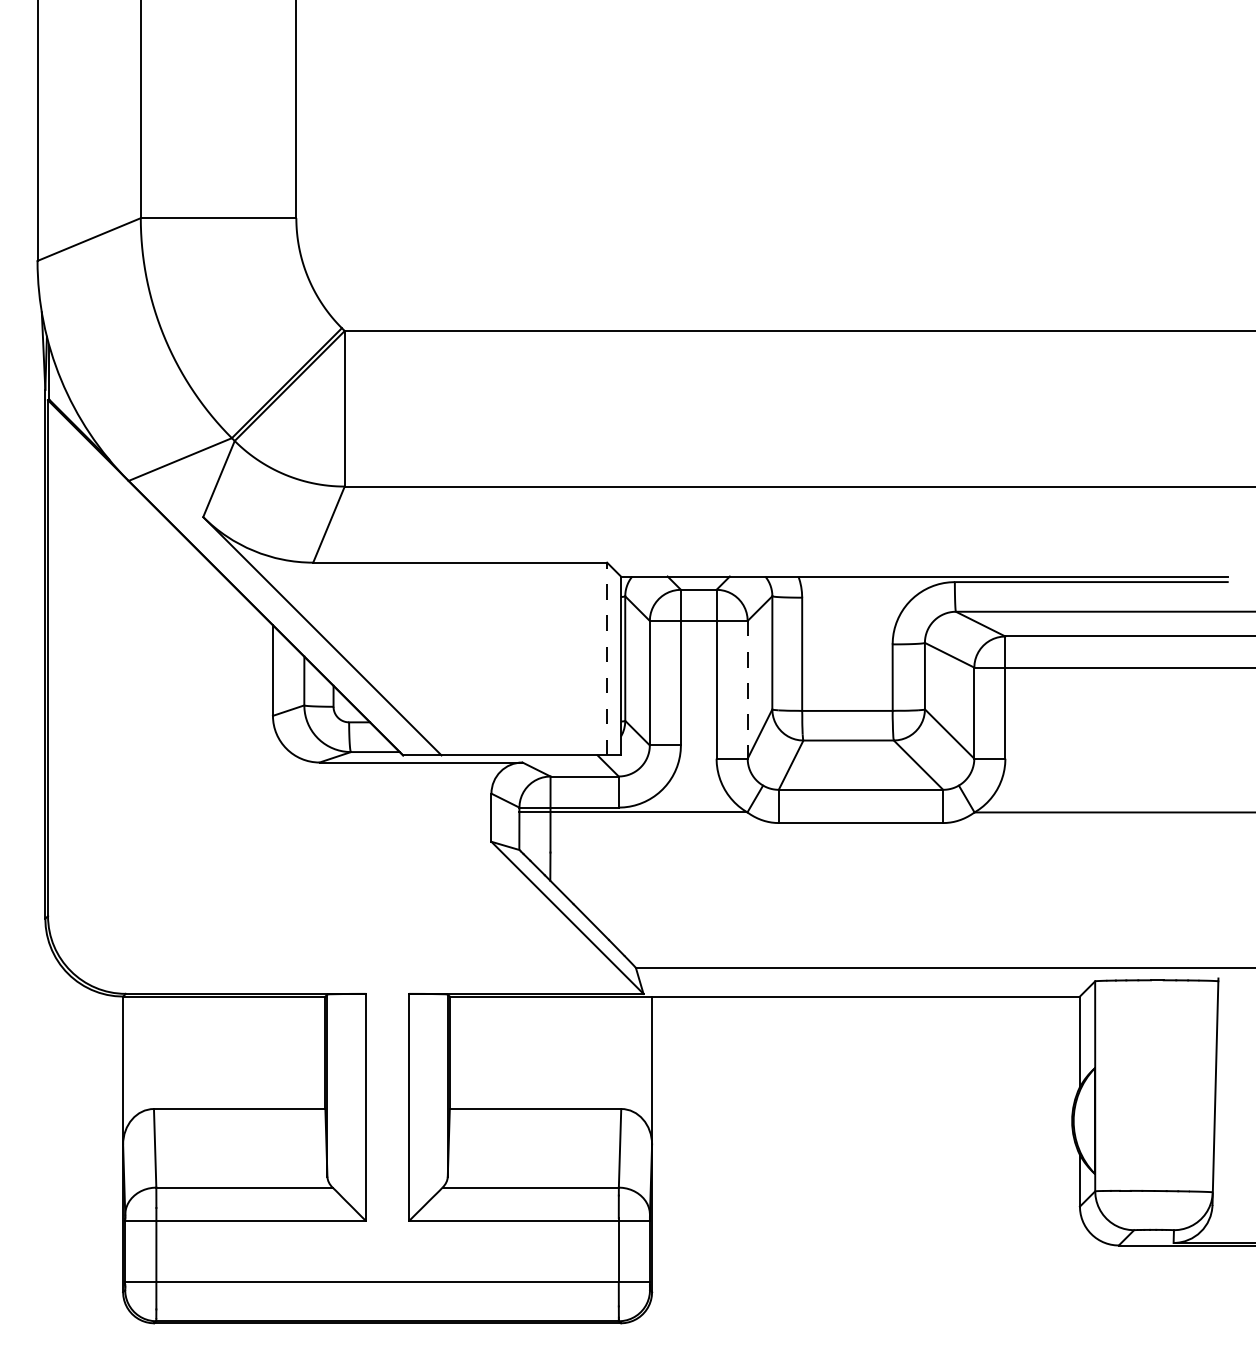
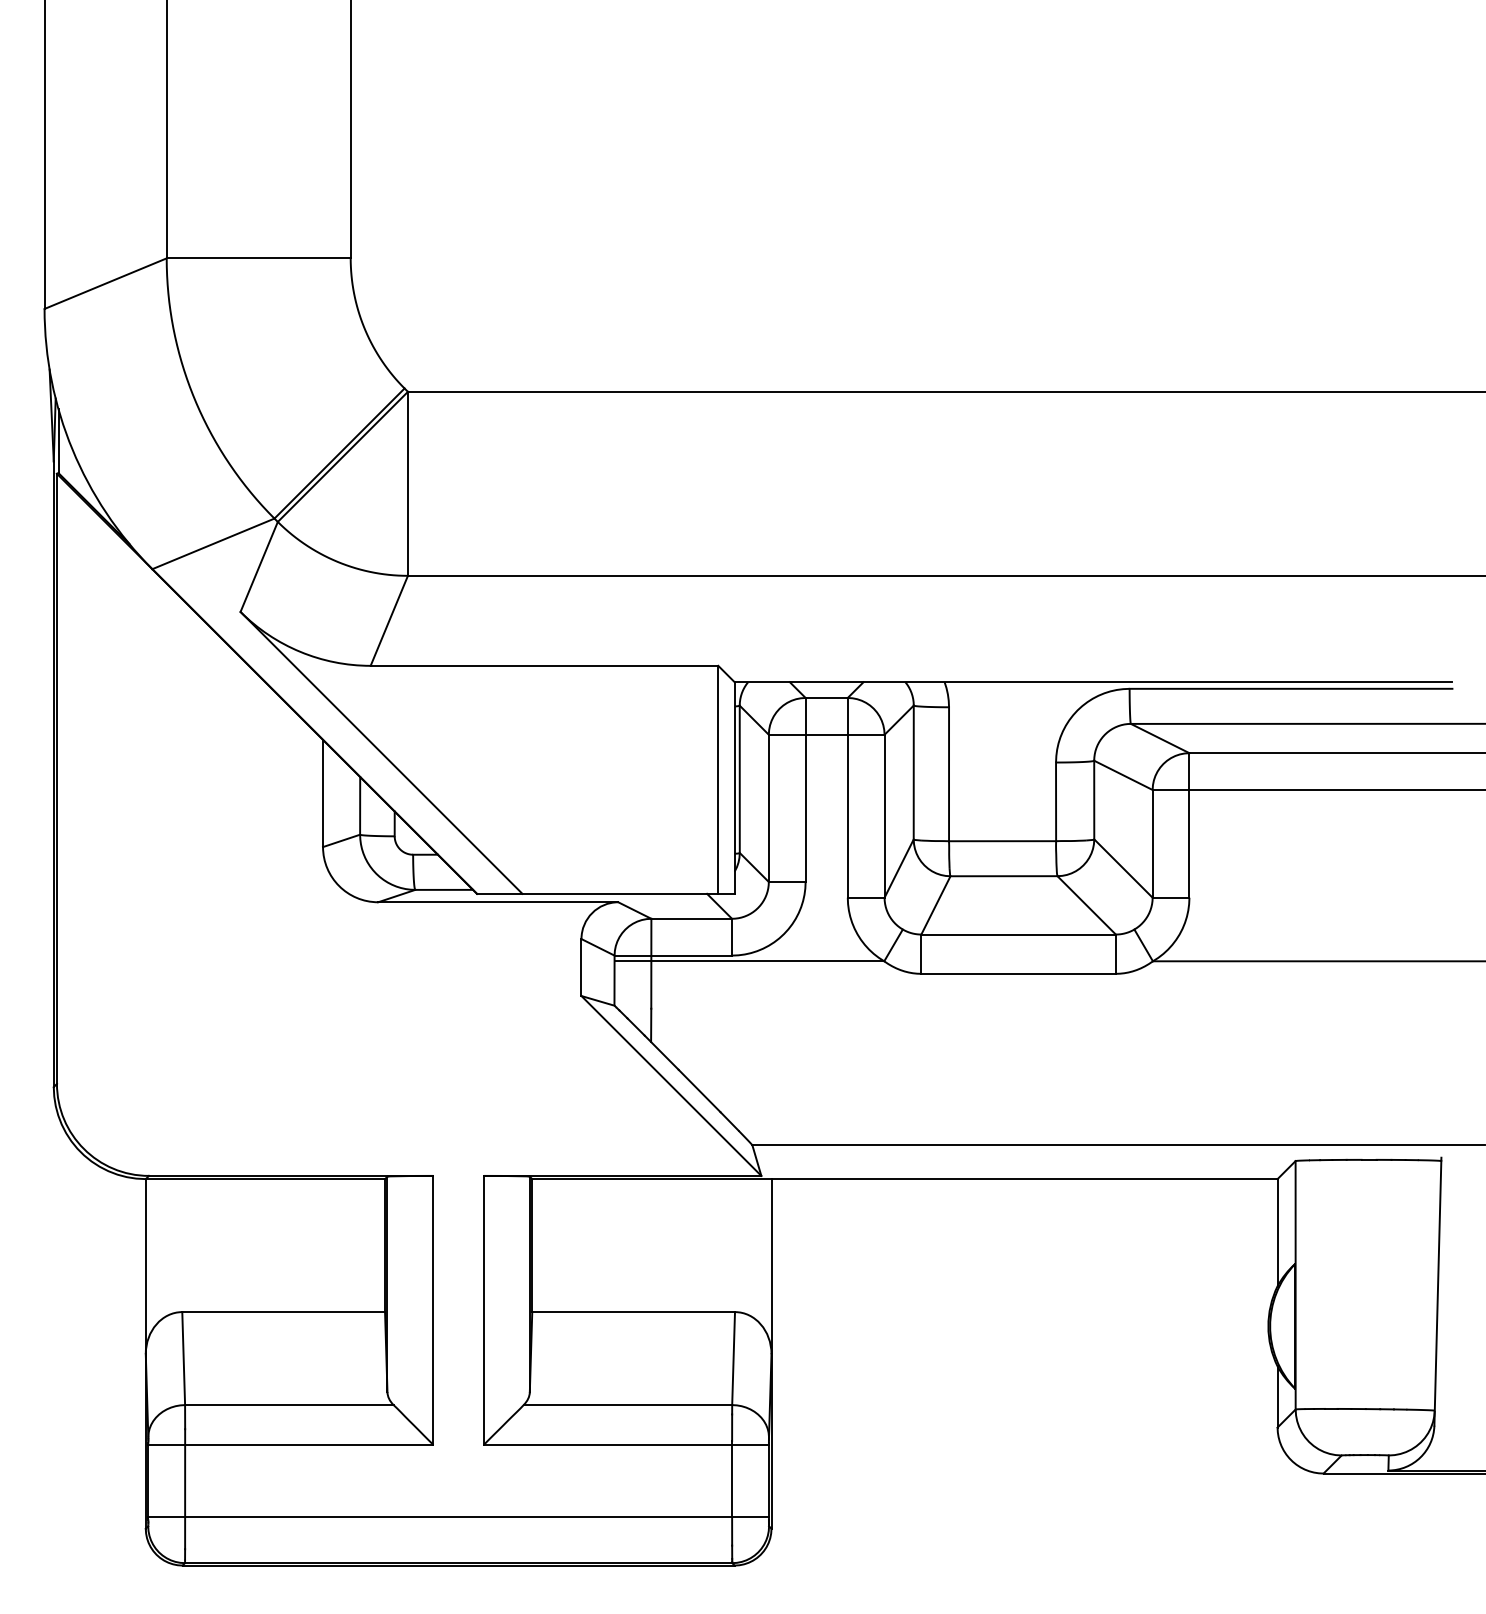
line: (607, 658) -> (718, 779), dashed -> solid
line: (747, 690) -> (884, 816), dashed -> solid

